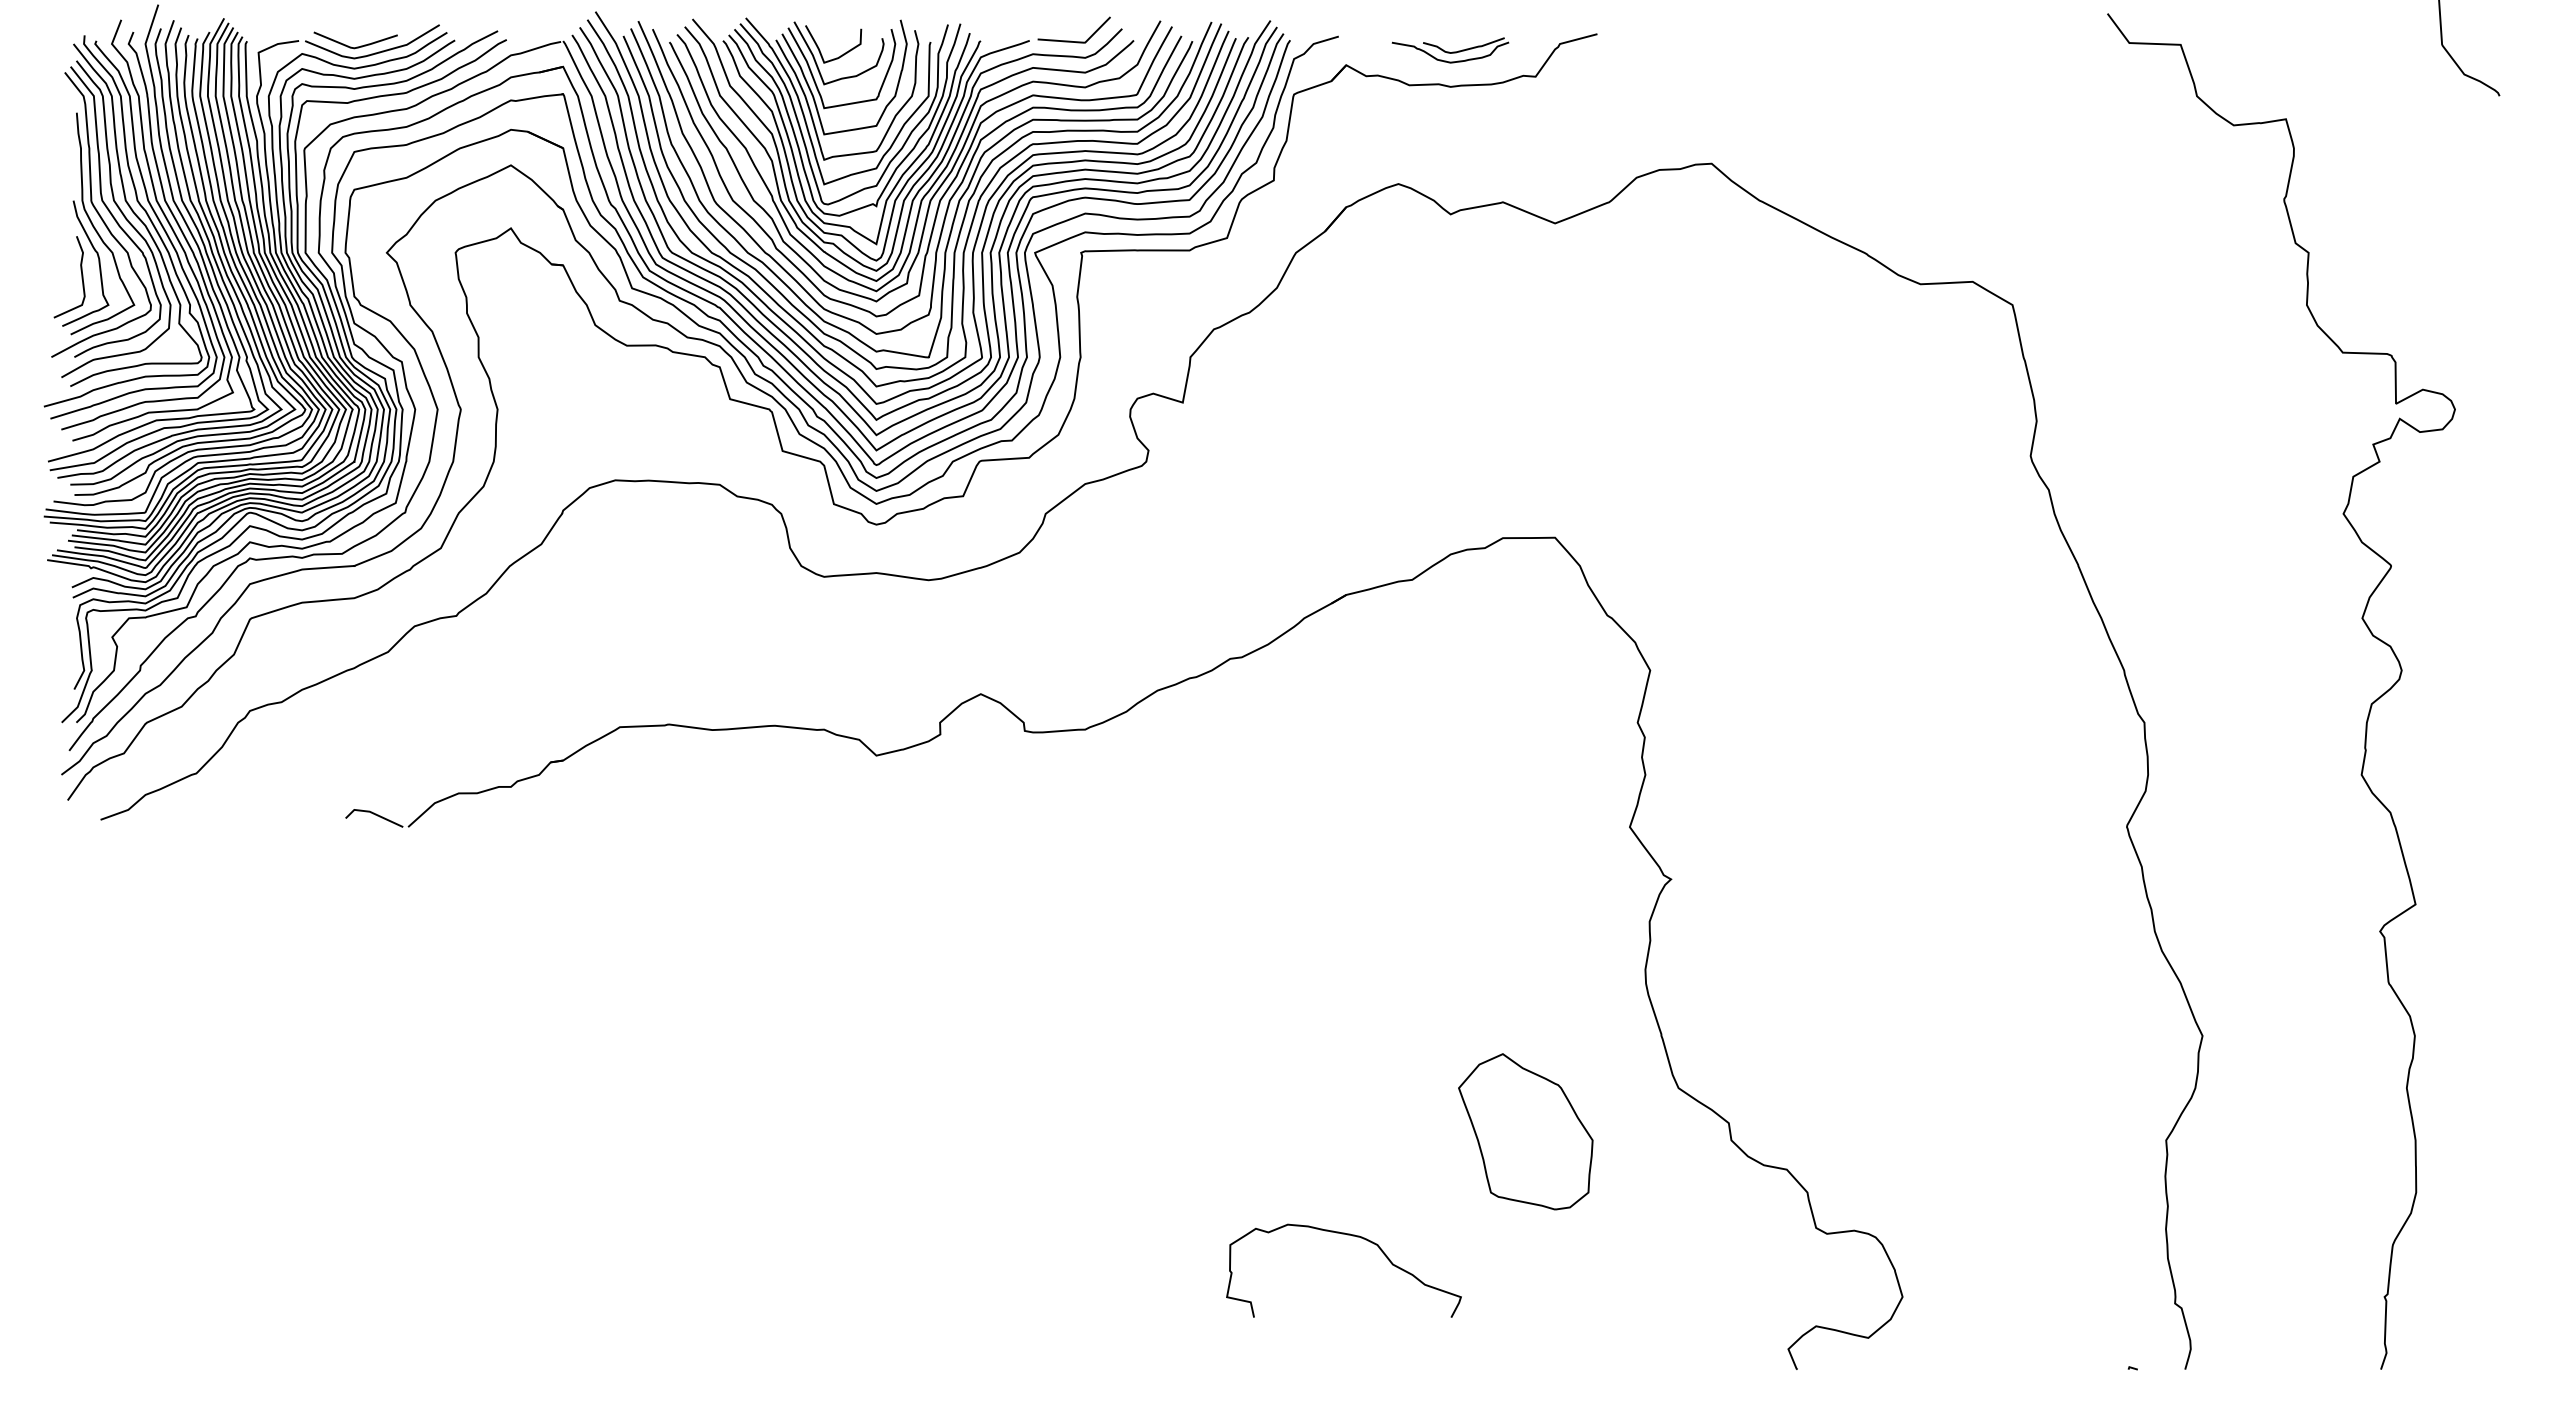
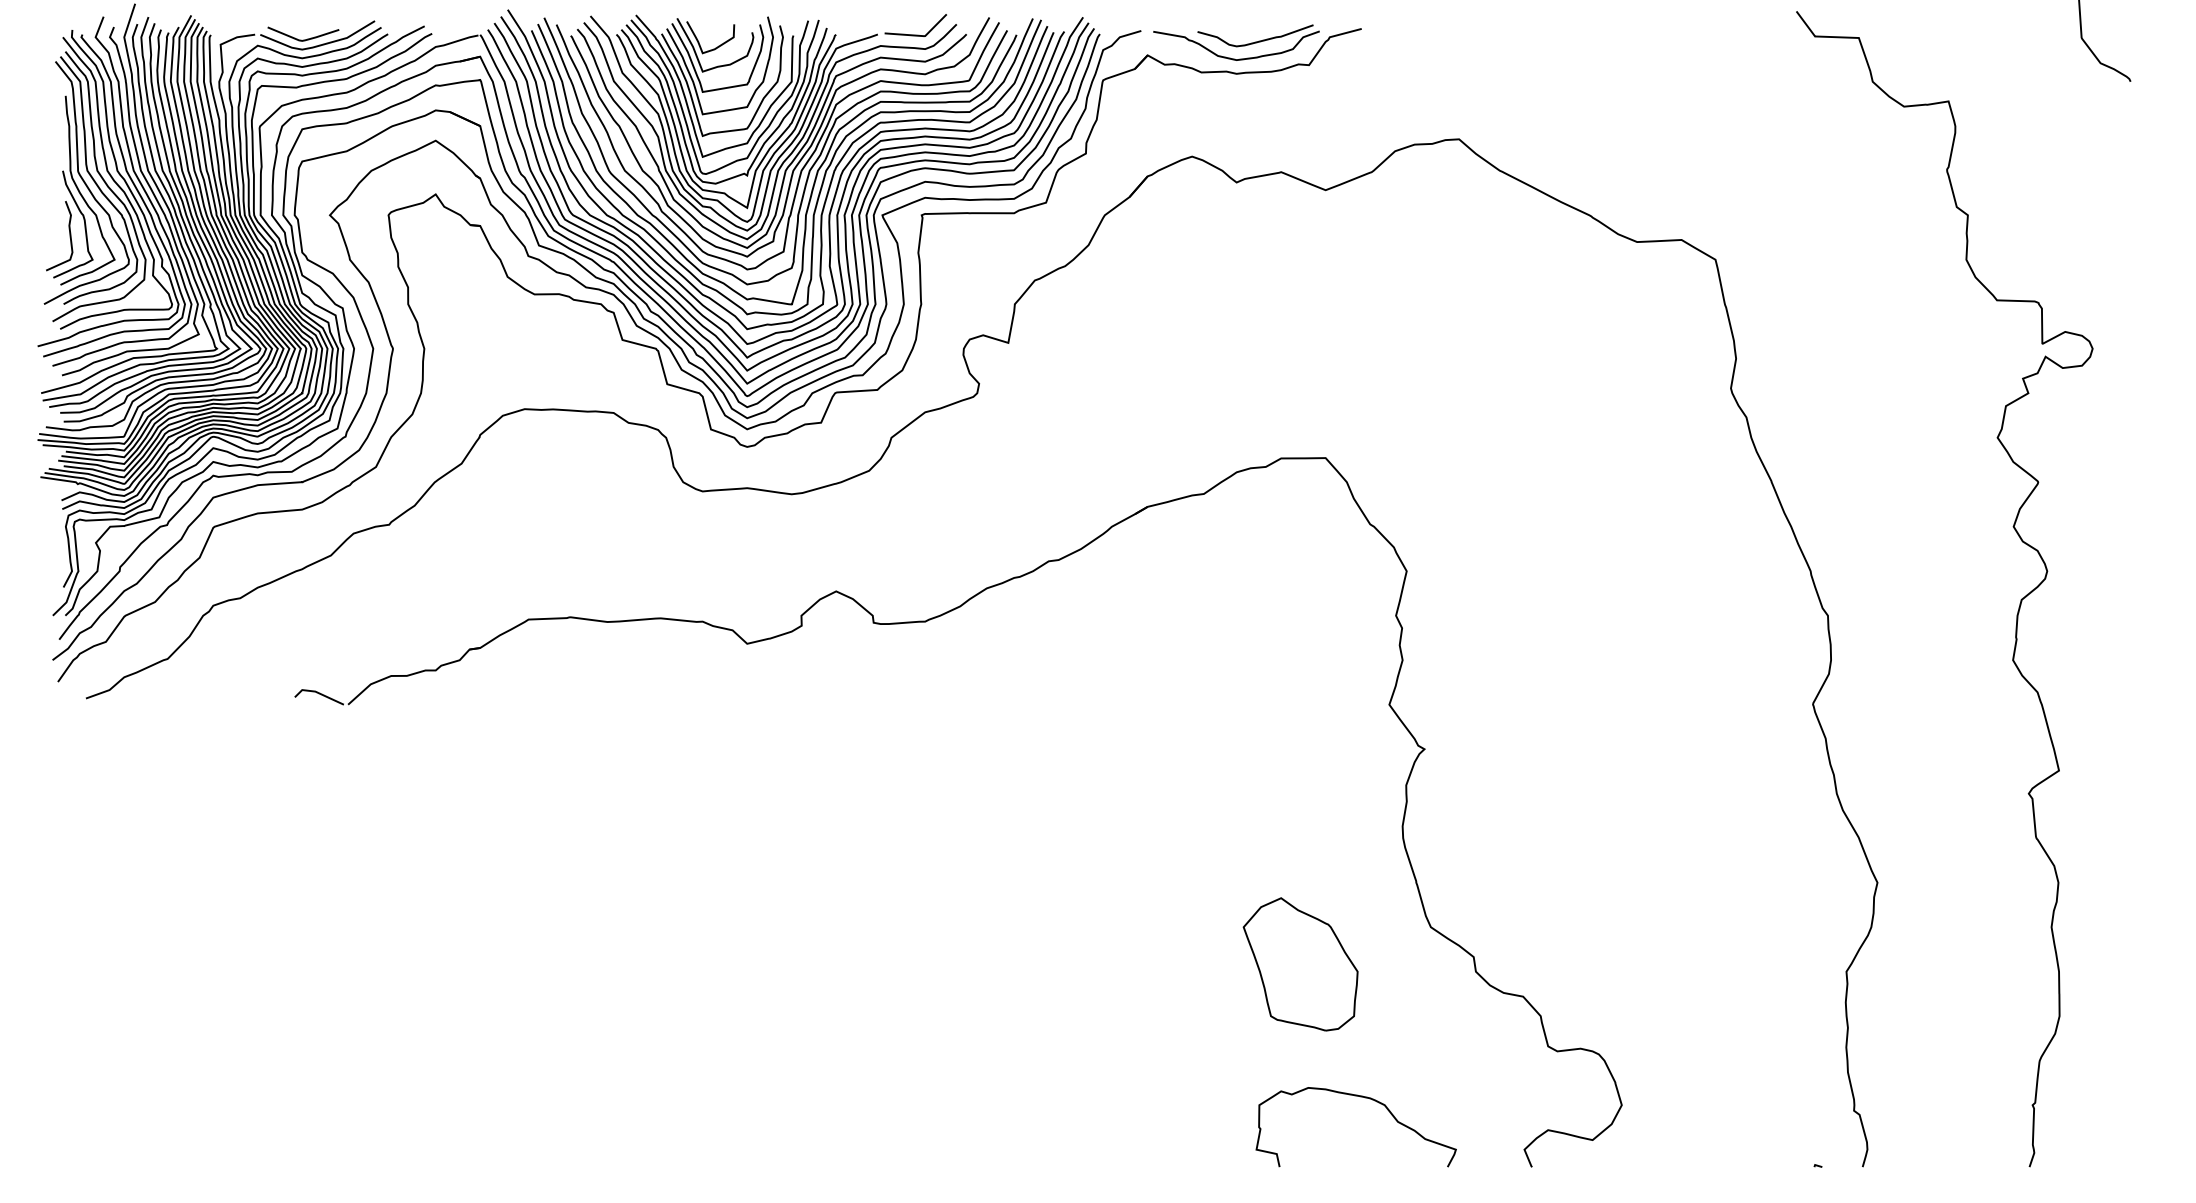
part: (1450, 50) -> (1236, 42), size x1.67
curve: (1352, 1236) -> (1363, 1097), moved

